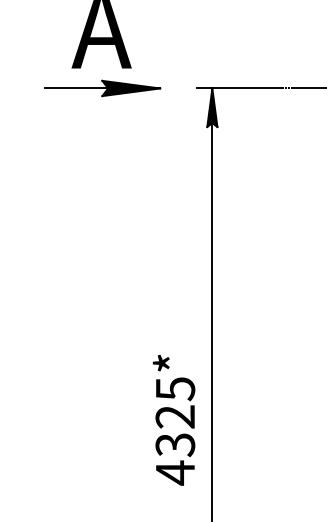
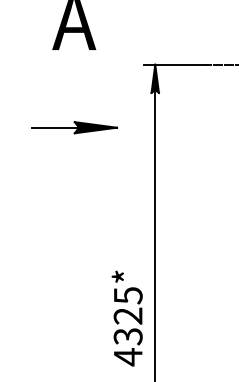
part: (102, 88) -> (74, 127), moved
text: (173, 420) -> (126, 318), moved

